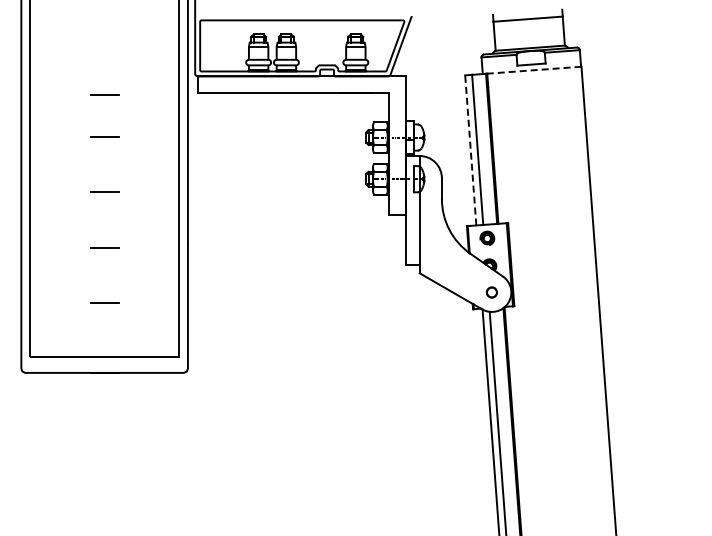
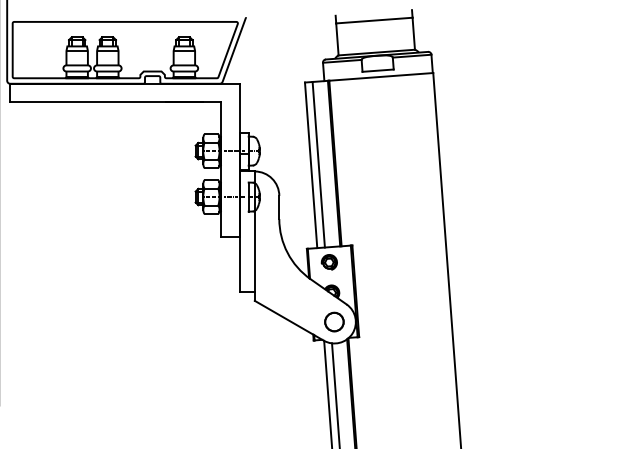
line: (533, 70) -> (380, 77), dashed -> solid
line: (470, 149) -> (310, 164), dashed -> solid
part: (491, 292) -> (333, 322), size x1.67

